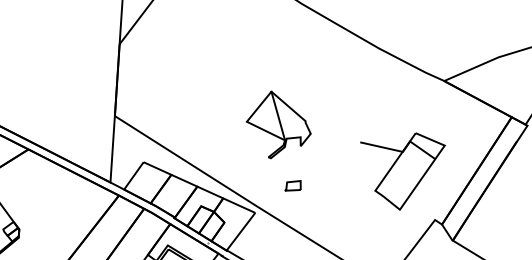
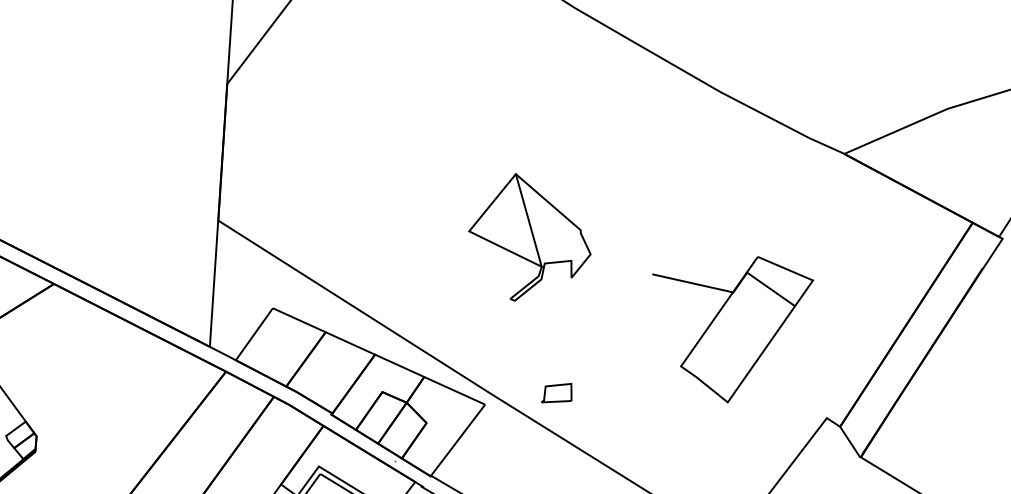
part: (402, 171) -> (732, 329), moved
part: (292, 185) -> (555, 392), moved

